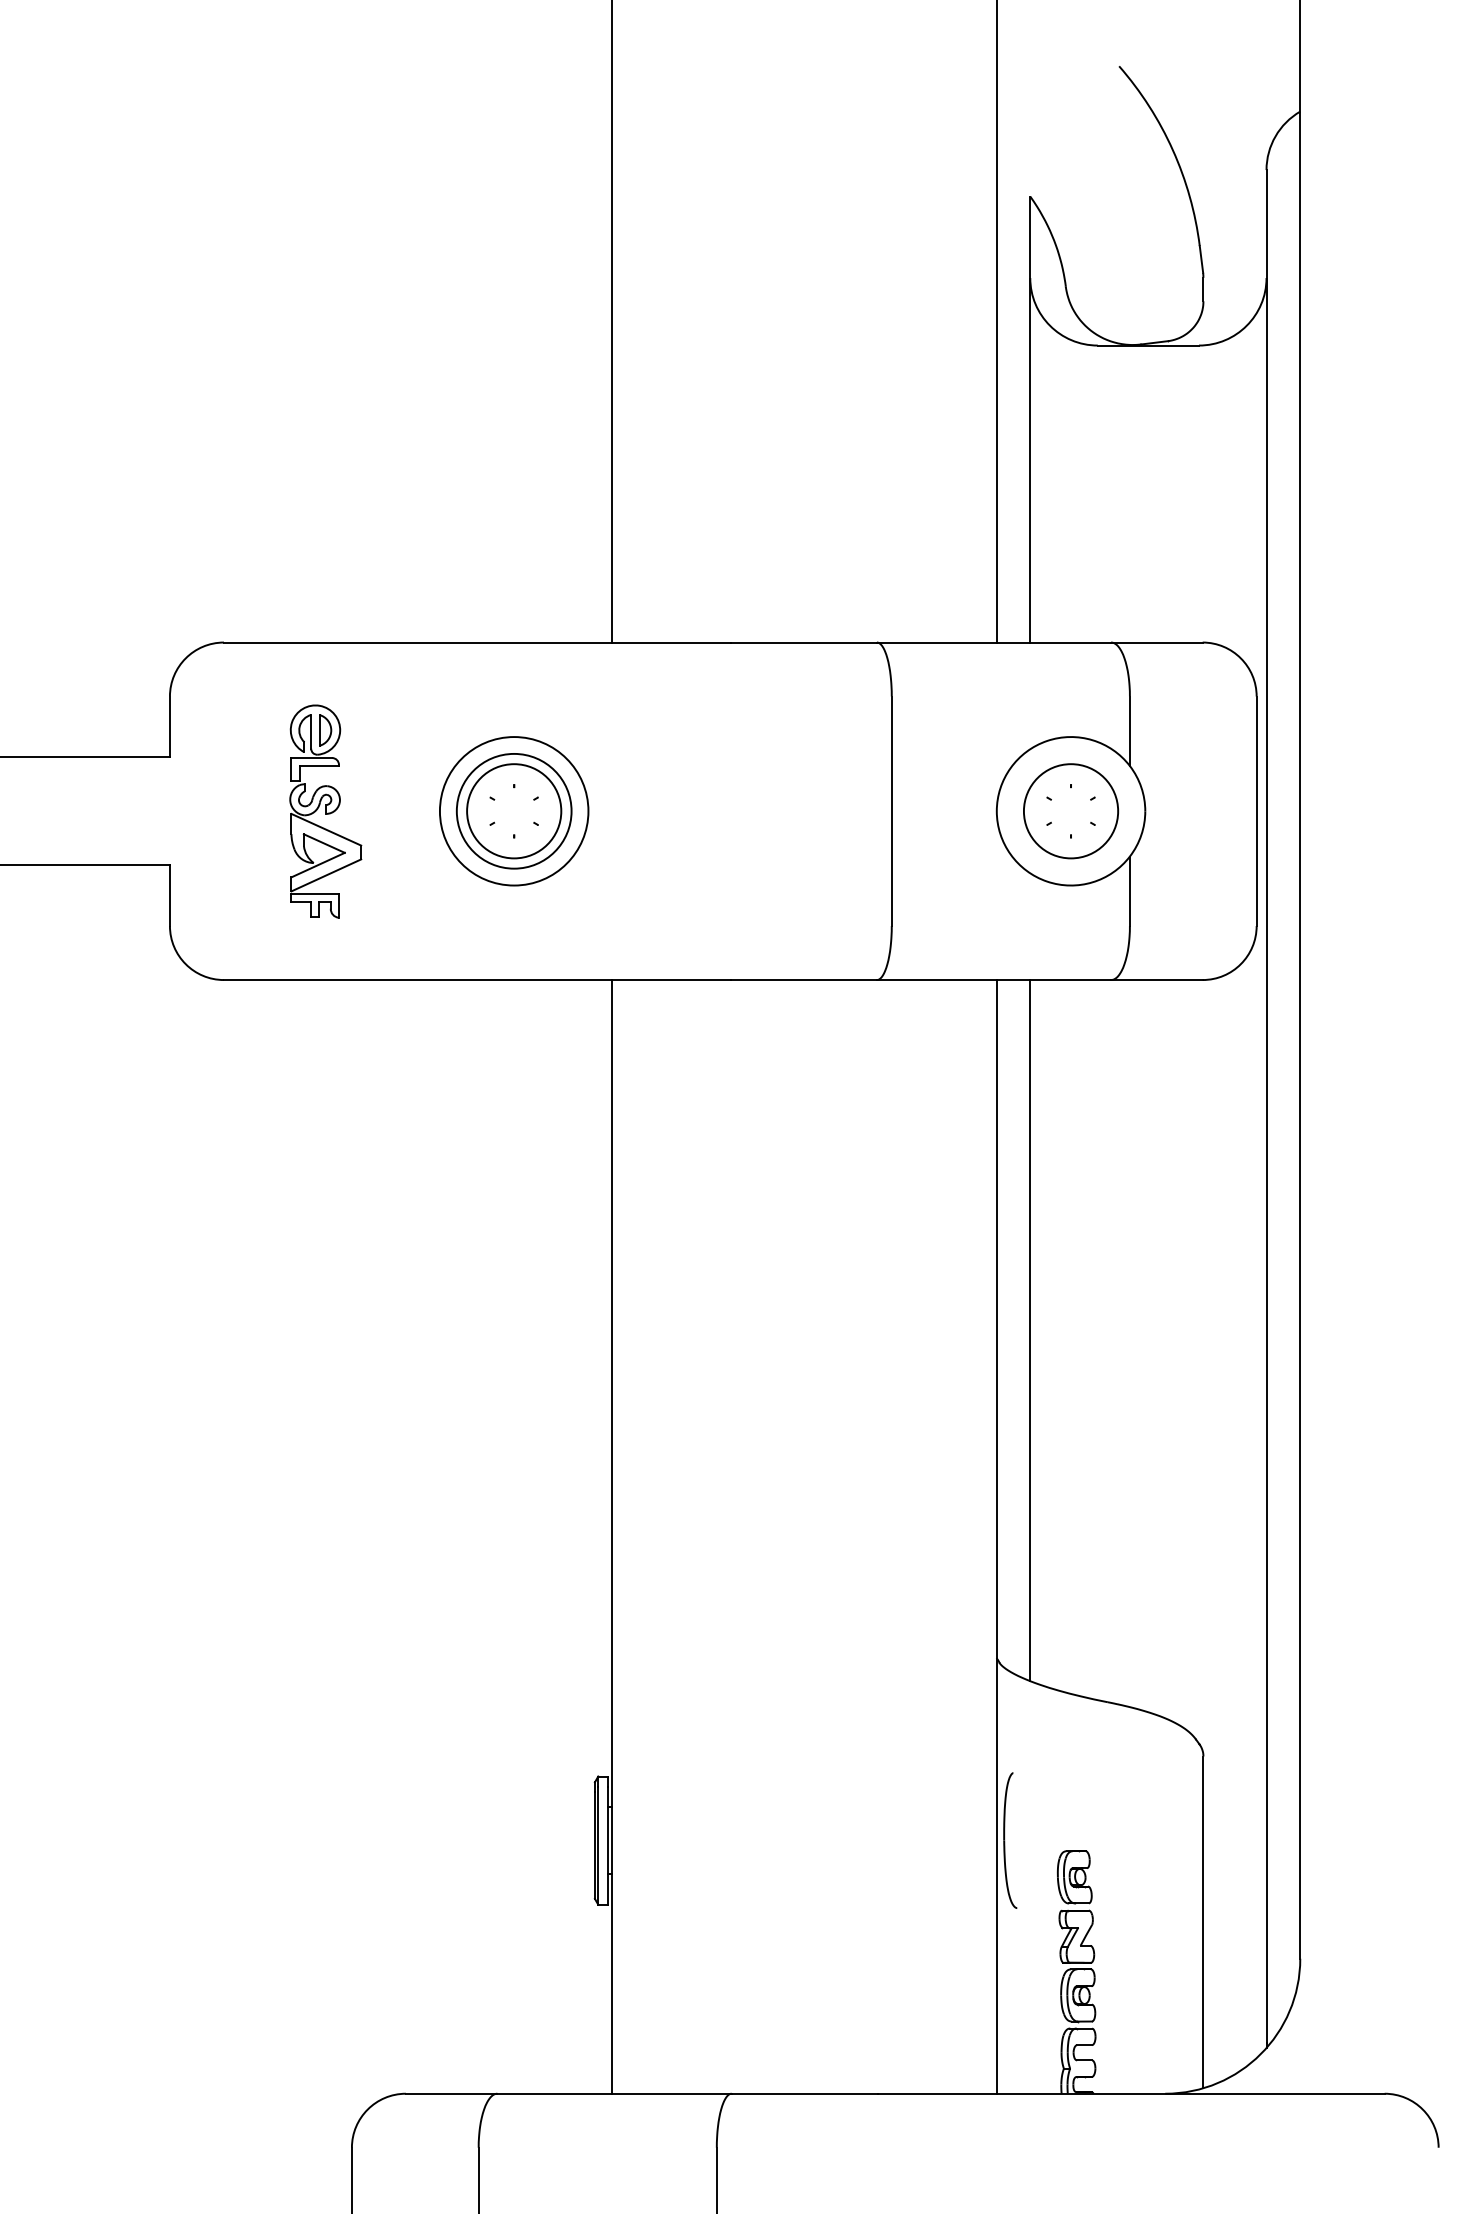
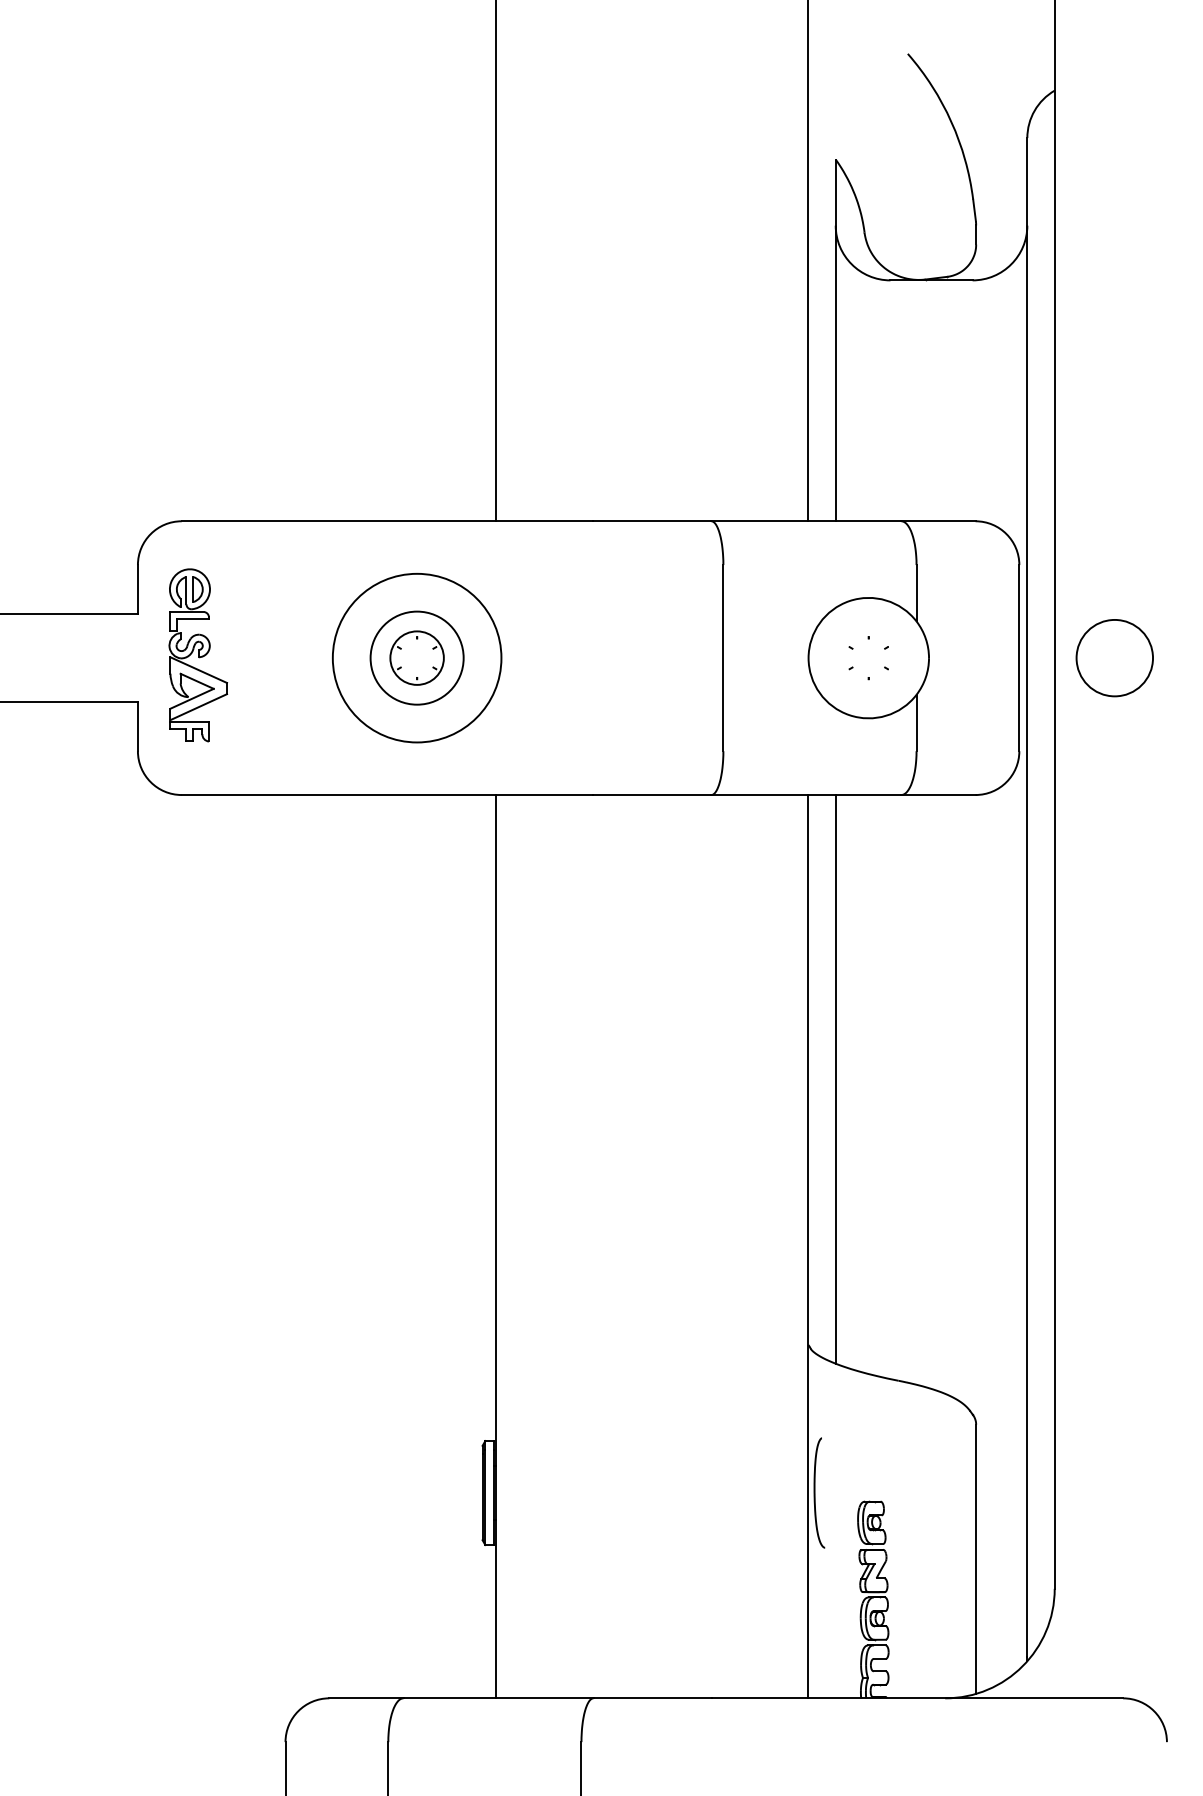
circle: (513, 810) -> (416, 657), size x0.7
circle: (513, 810) -> (416, 657), size x1.4
part: (326, 811) -> (198, 655), moved
circle: (1070, 811) -> (1114, 658), moved

